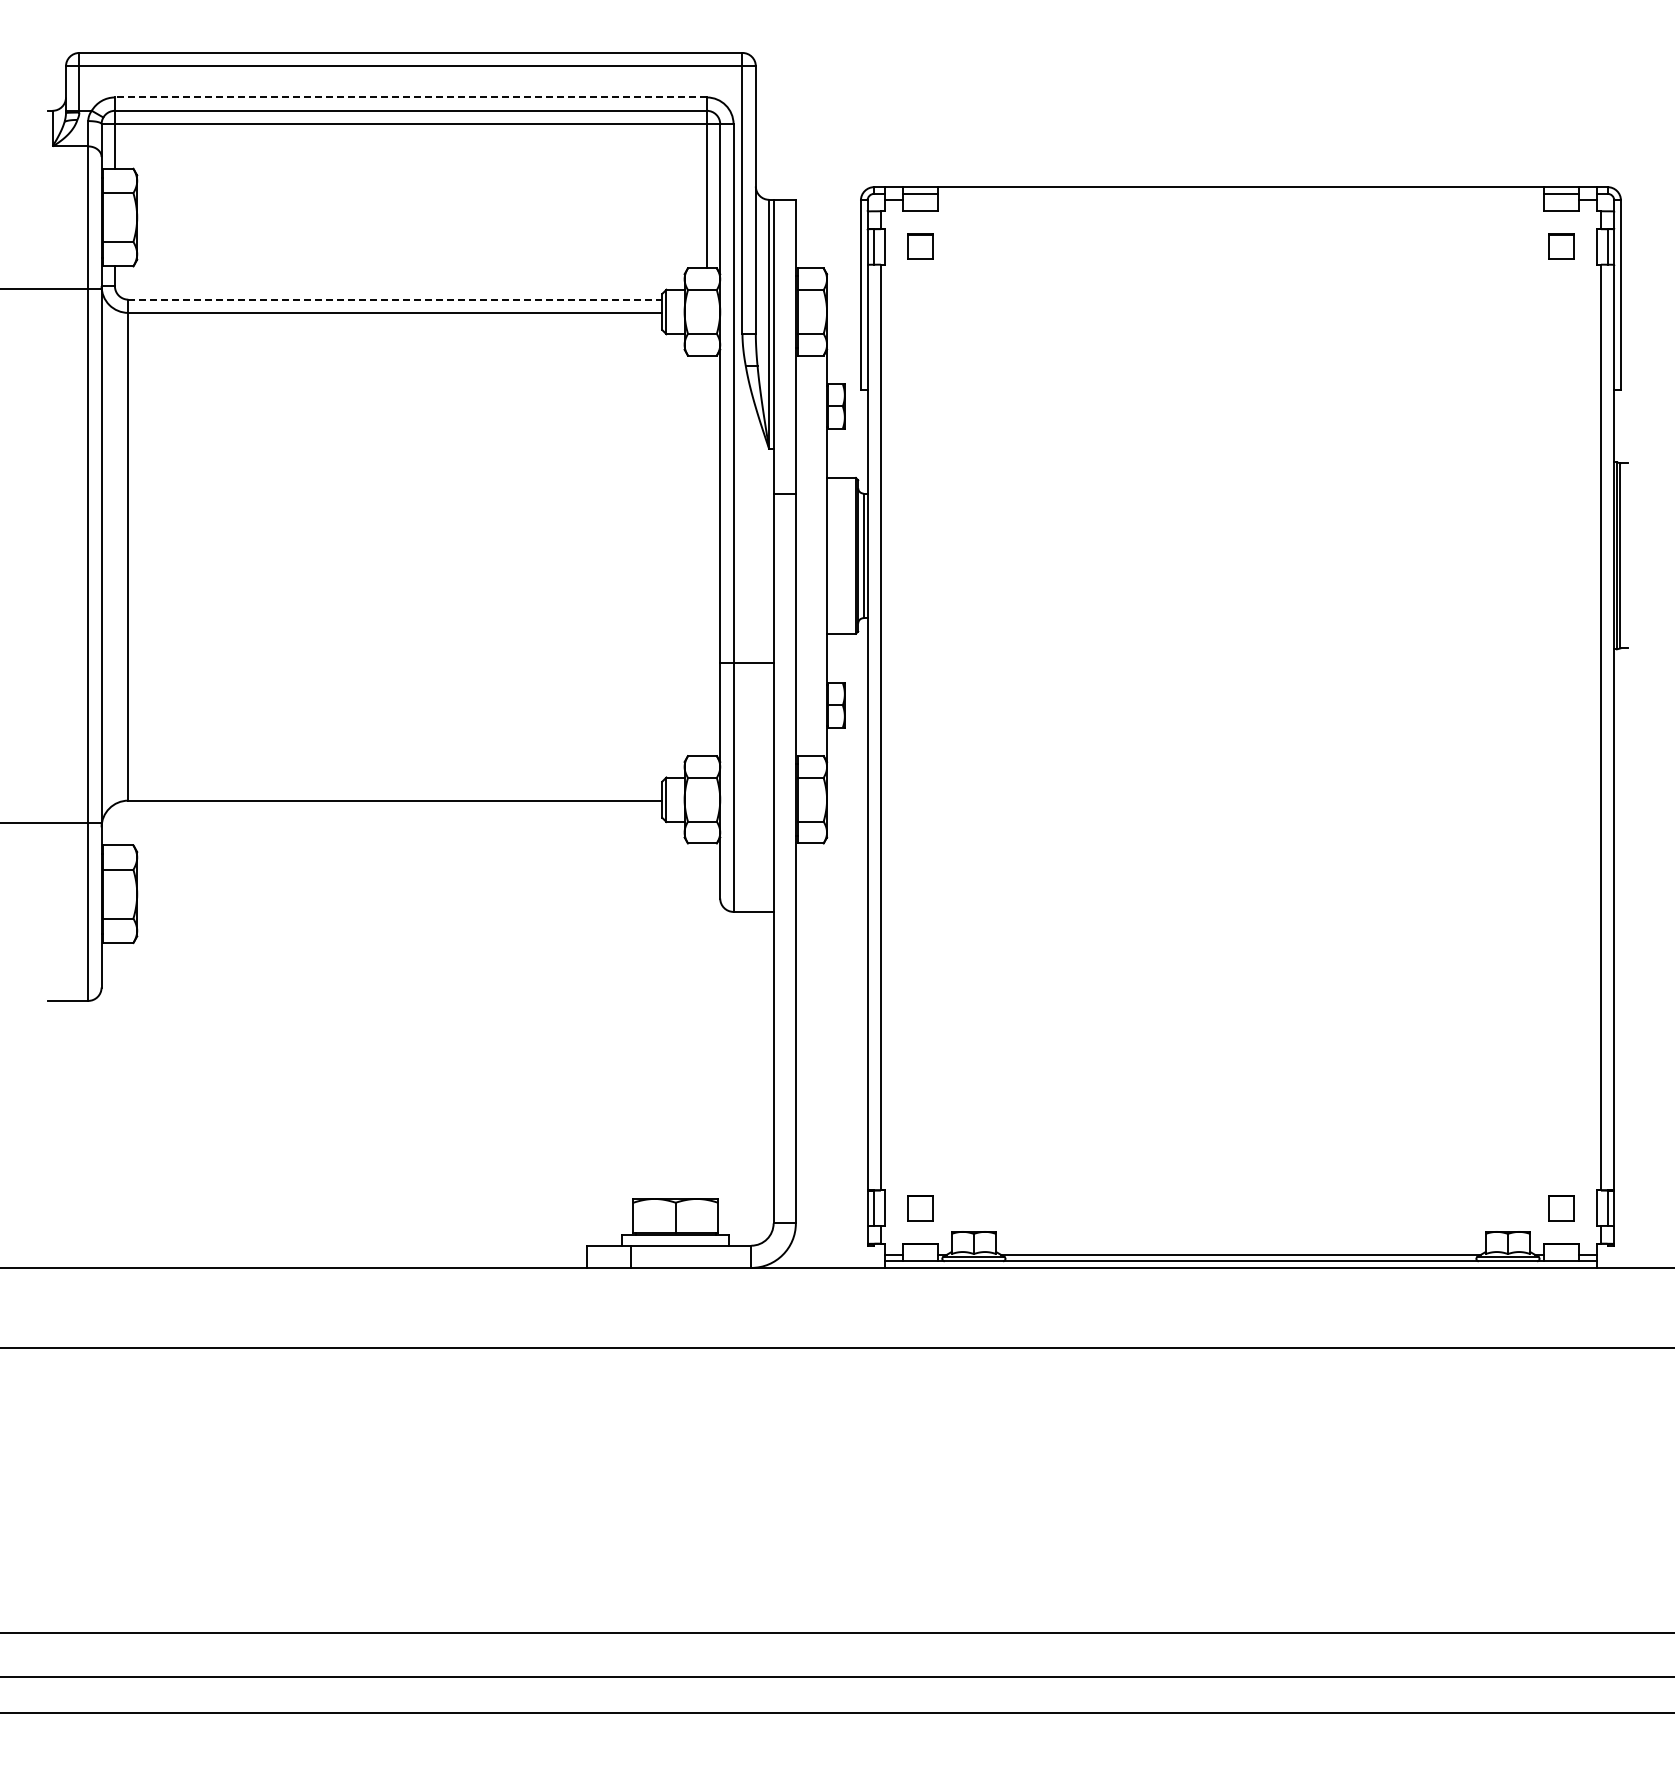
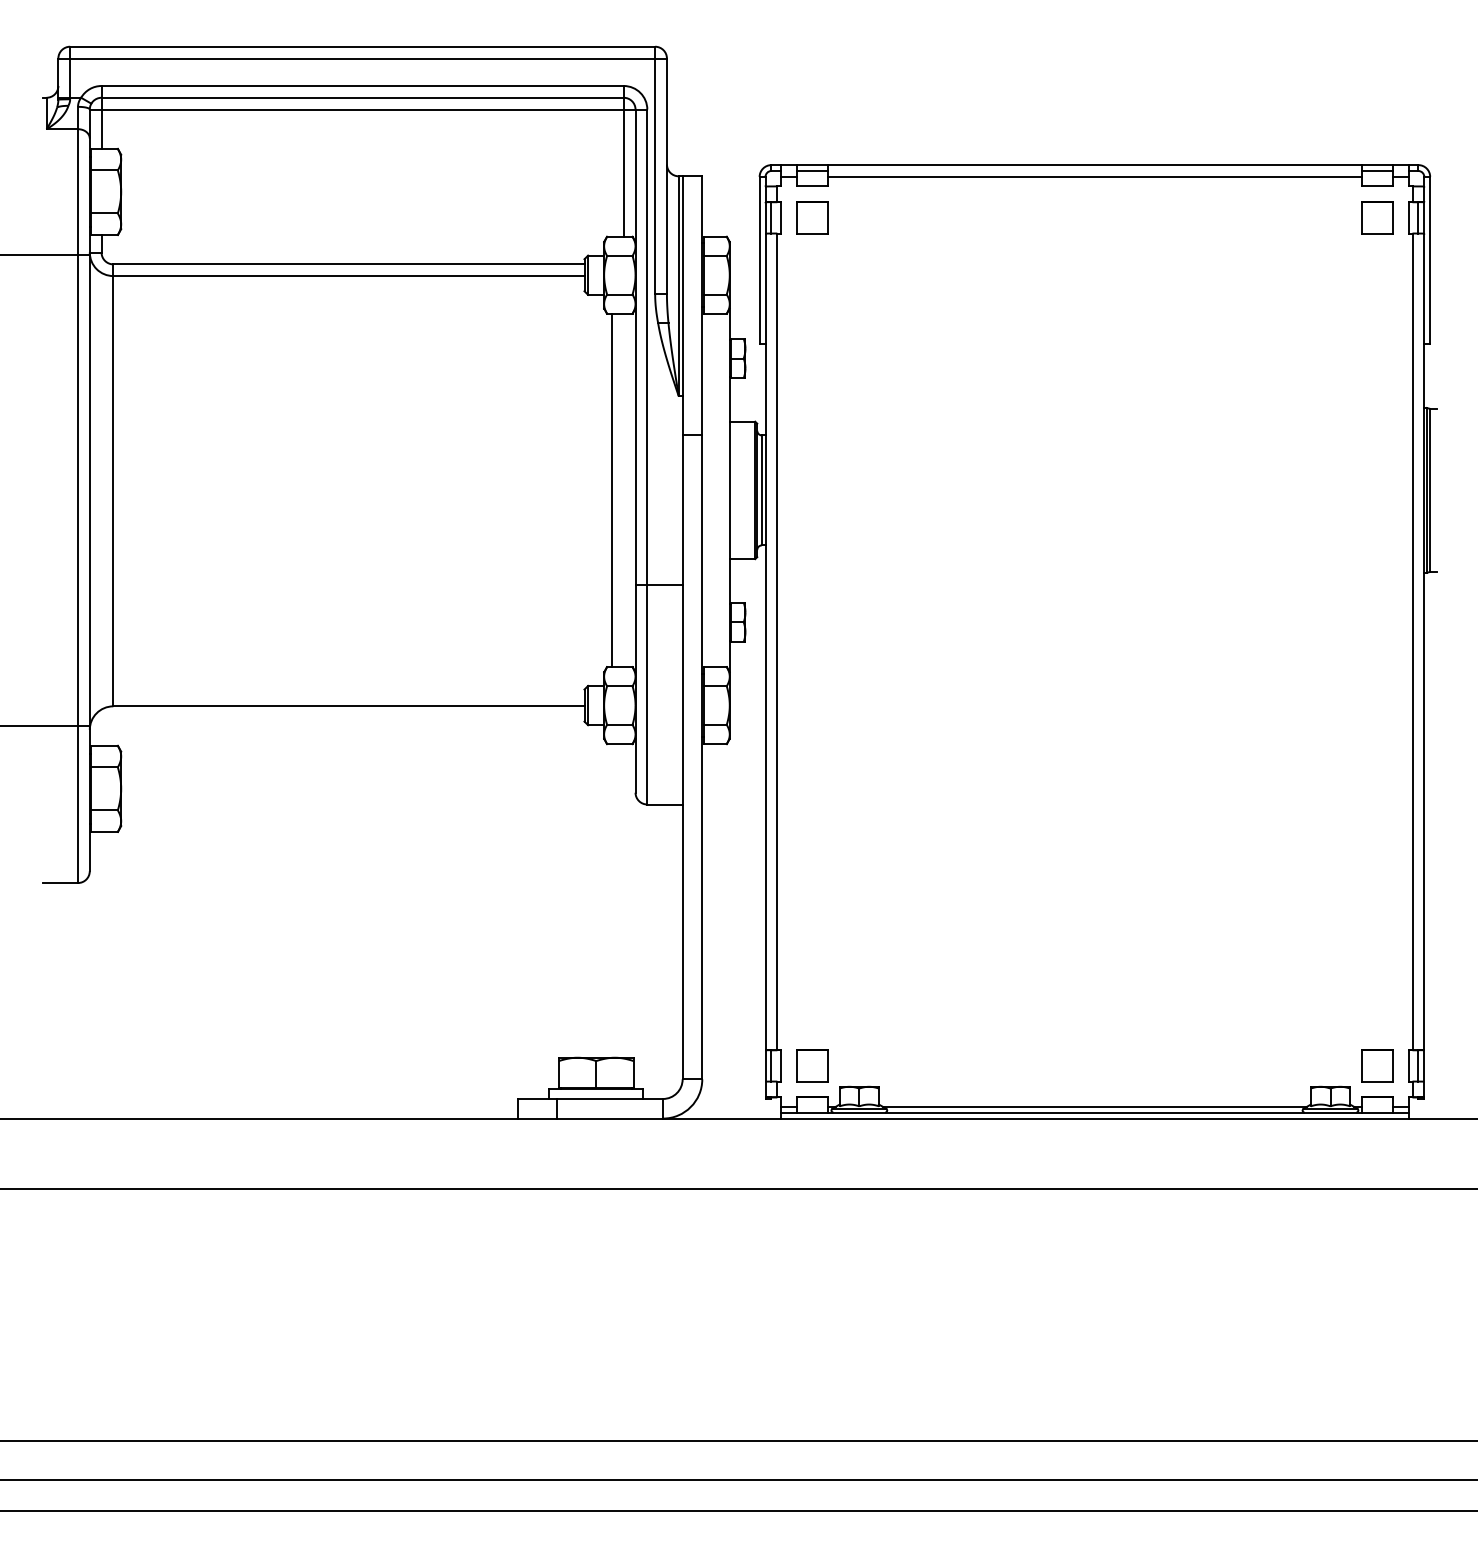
line: (410, 97) -> (362, 86), dashed -> solid
line: (1240, 200) -> (1094, 176), added
part: (920, 246) -> (812, 217), size x1.43
part: (1561, 246) -> (1377, 217), size x1.43
line: (395, 299) -> (349, 264), dashed -> solid
line: (693, 555) -> (611, 490), added
part: (920, 1207) -> (812, 1065), size x1.43
part: (1561, 1207) -> (1377, 1065), size x1.43

